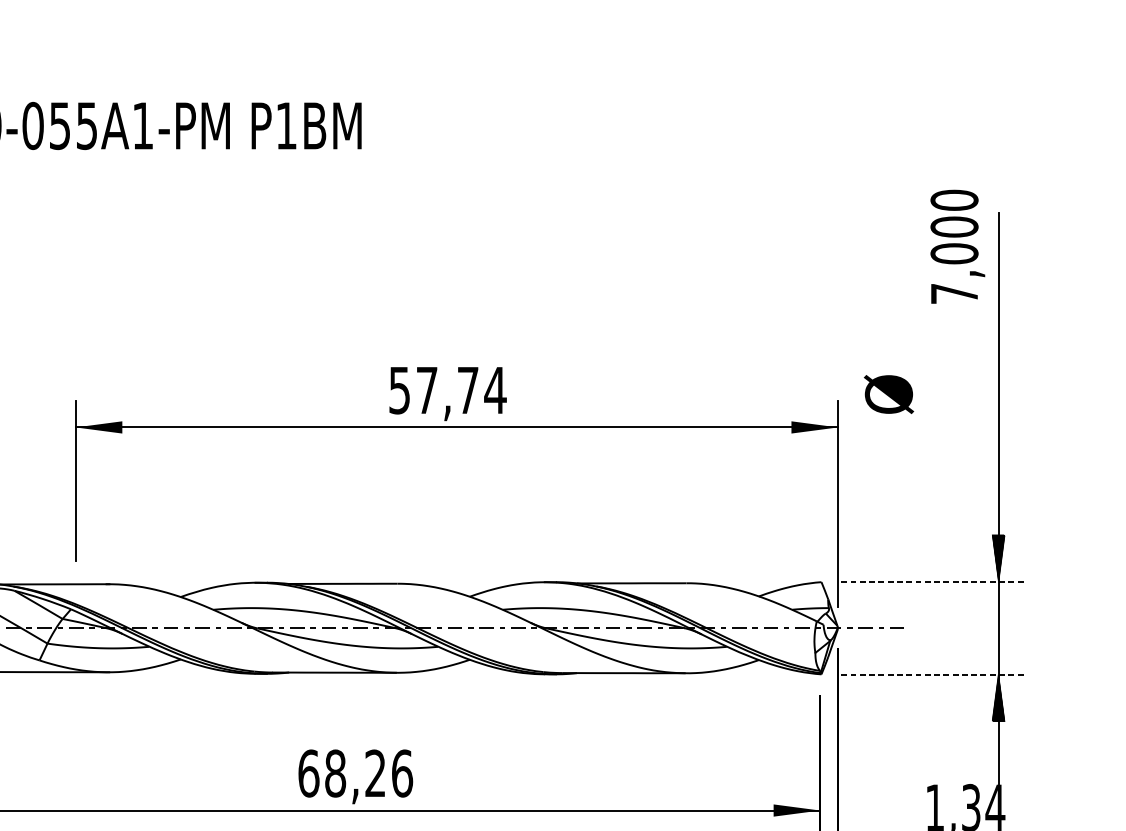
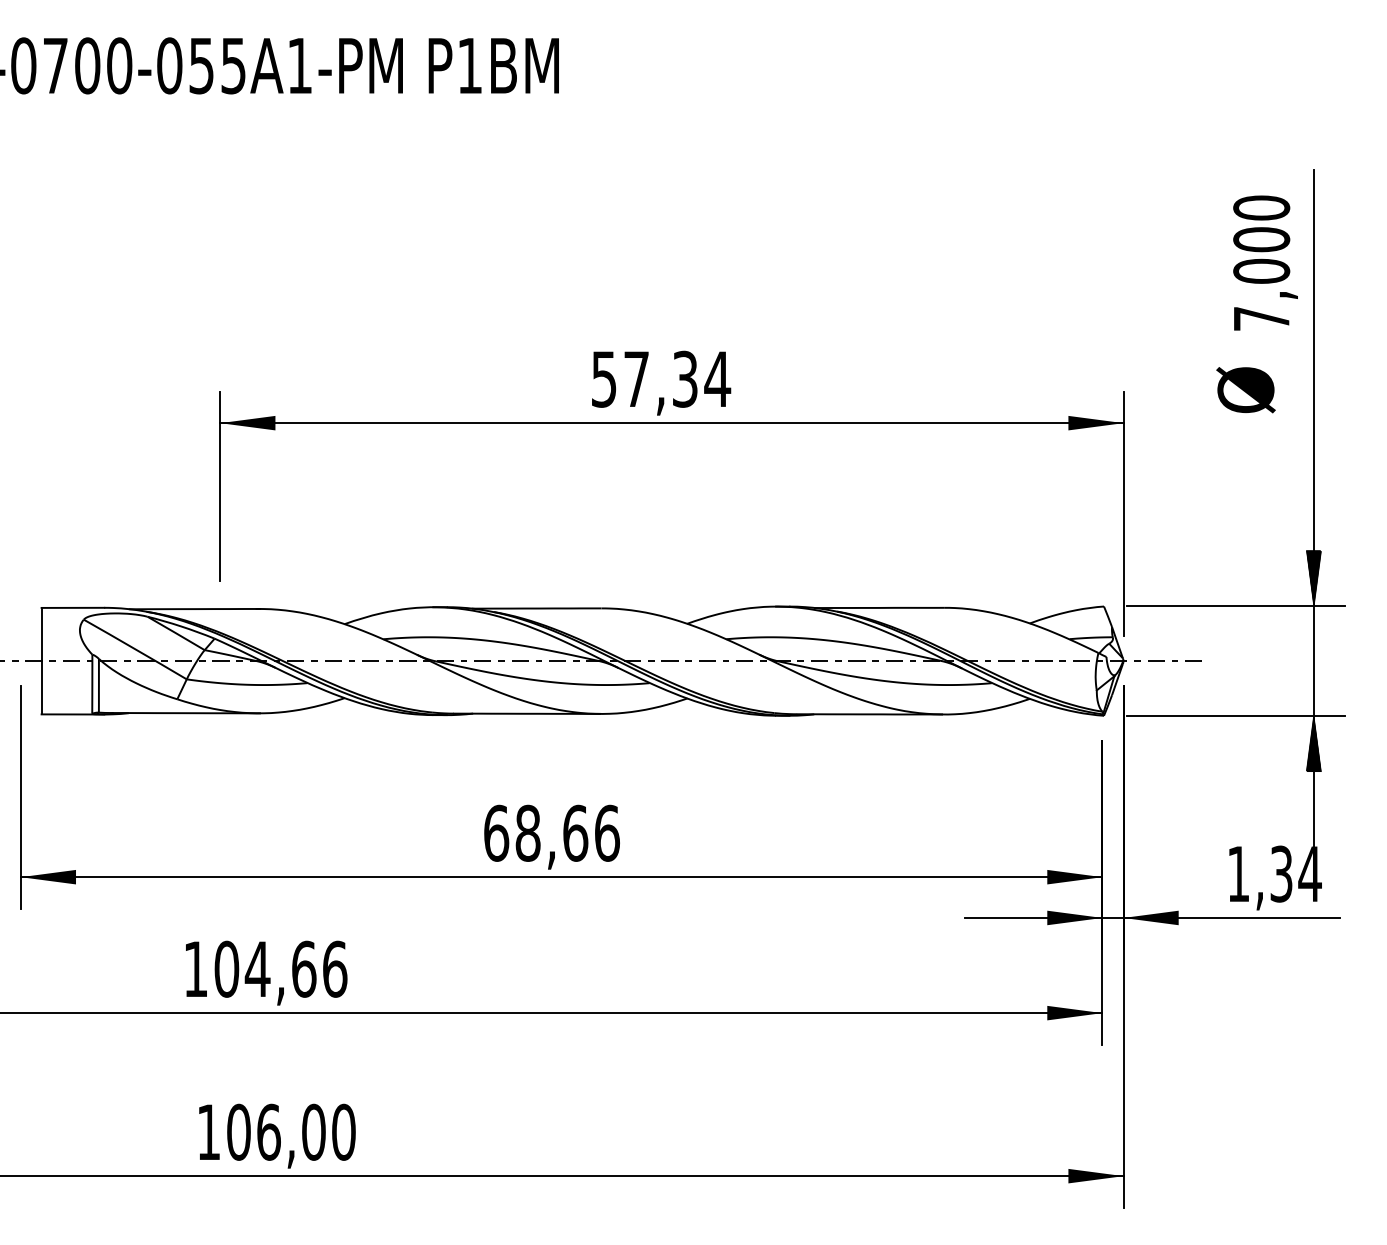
text: (957, 246) -> (1265, 262), moved
text: (468, 389) -> (685, 378), 57,74 -> 57,34
text: (888, 394) -> (1245, 390), moved
line: (933, 582) -> (1236, 606), dashed -> solid
line: (933, 674) -> (1236, 716), dashed -> solid
text: (375, 772) -> (575, 832), 68,26 -> 68,66

